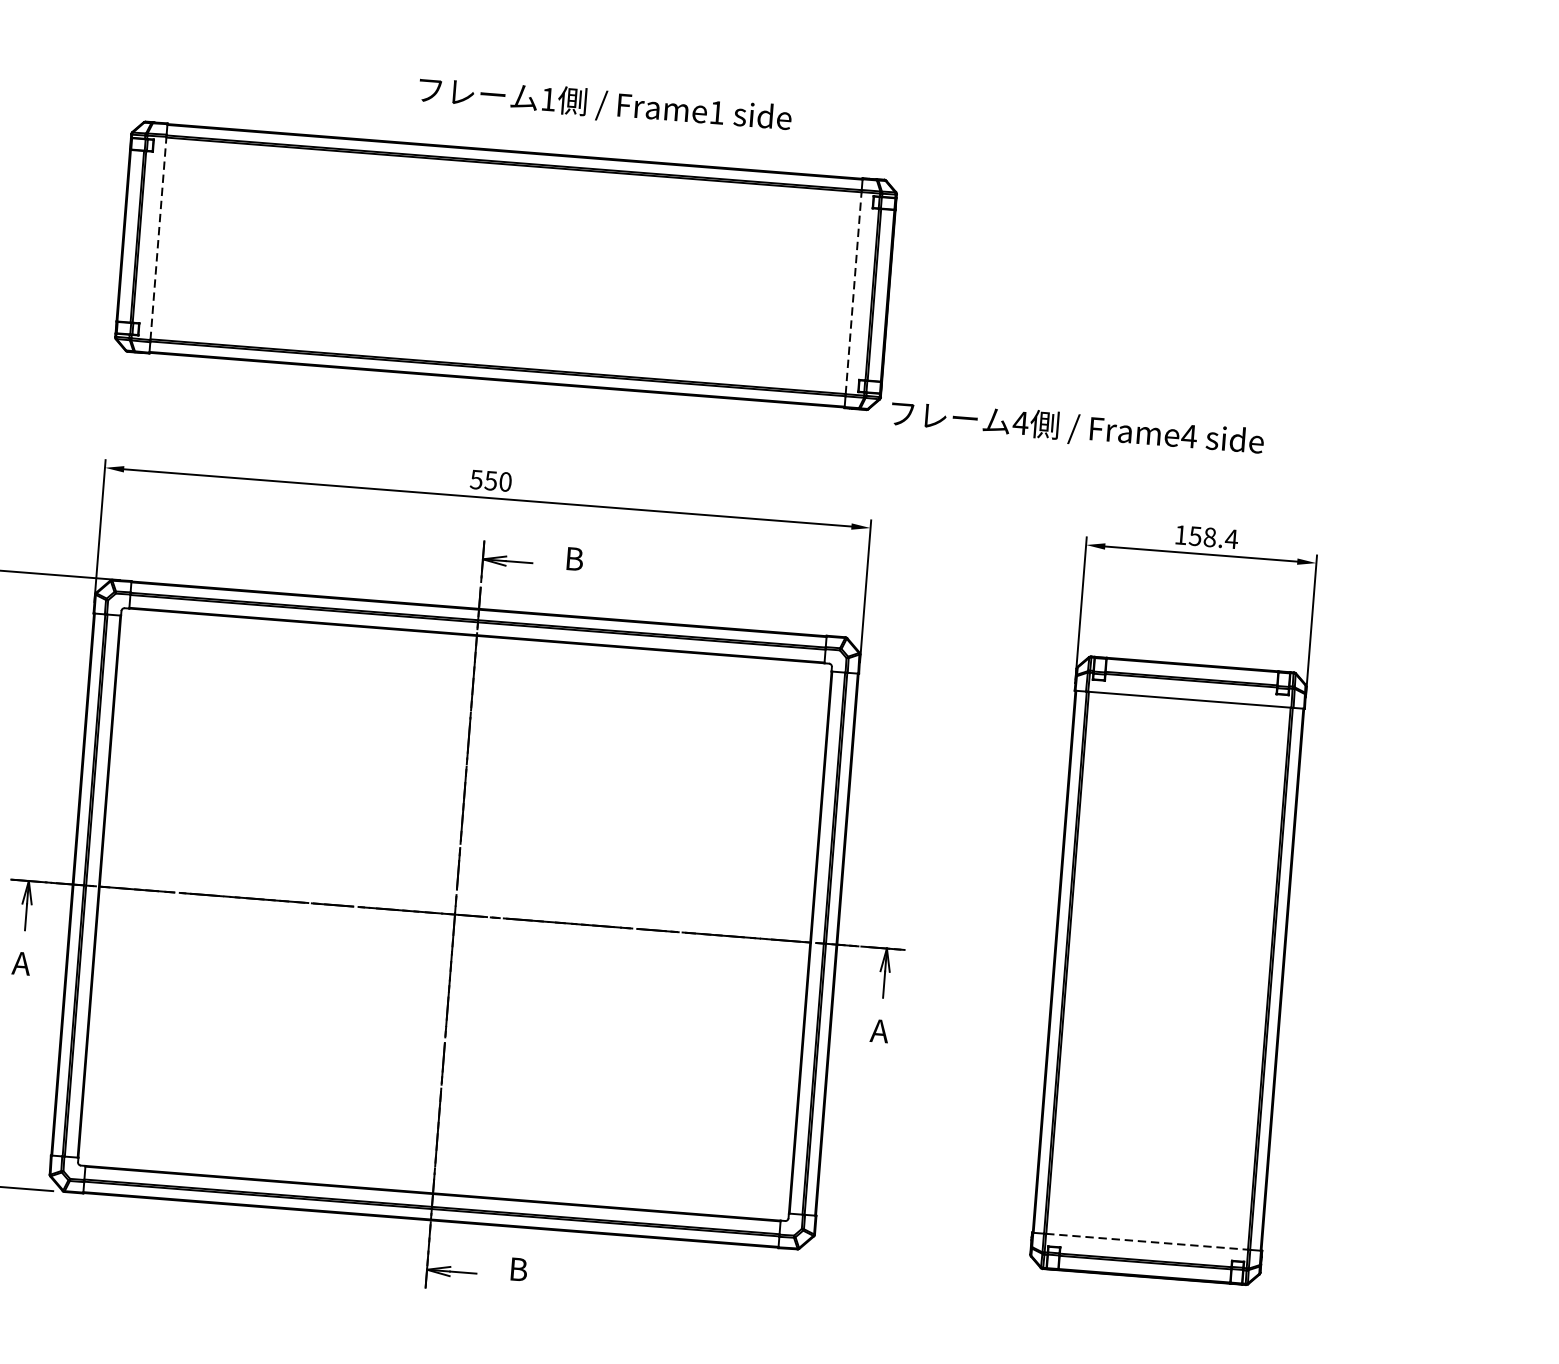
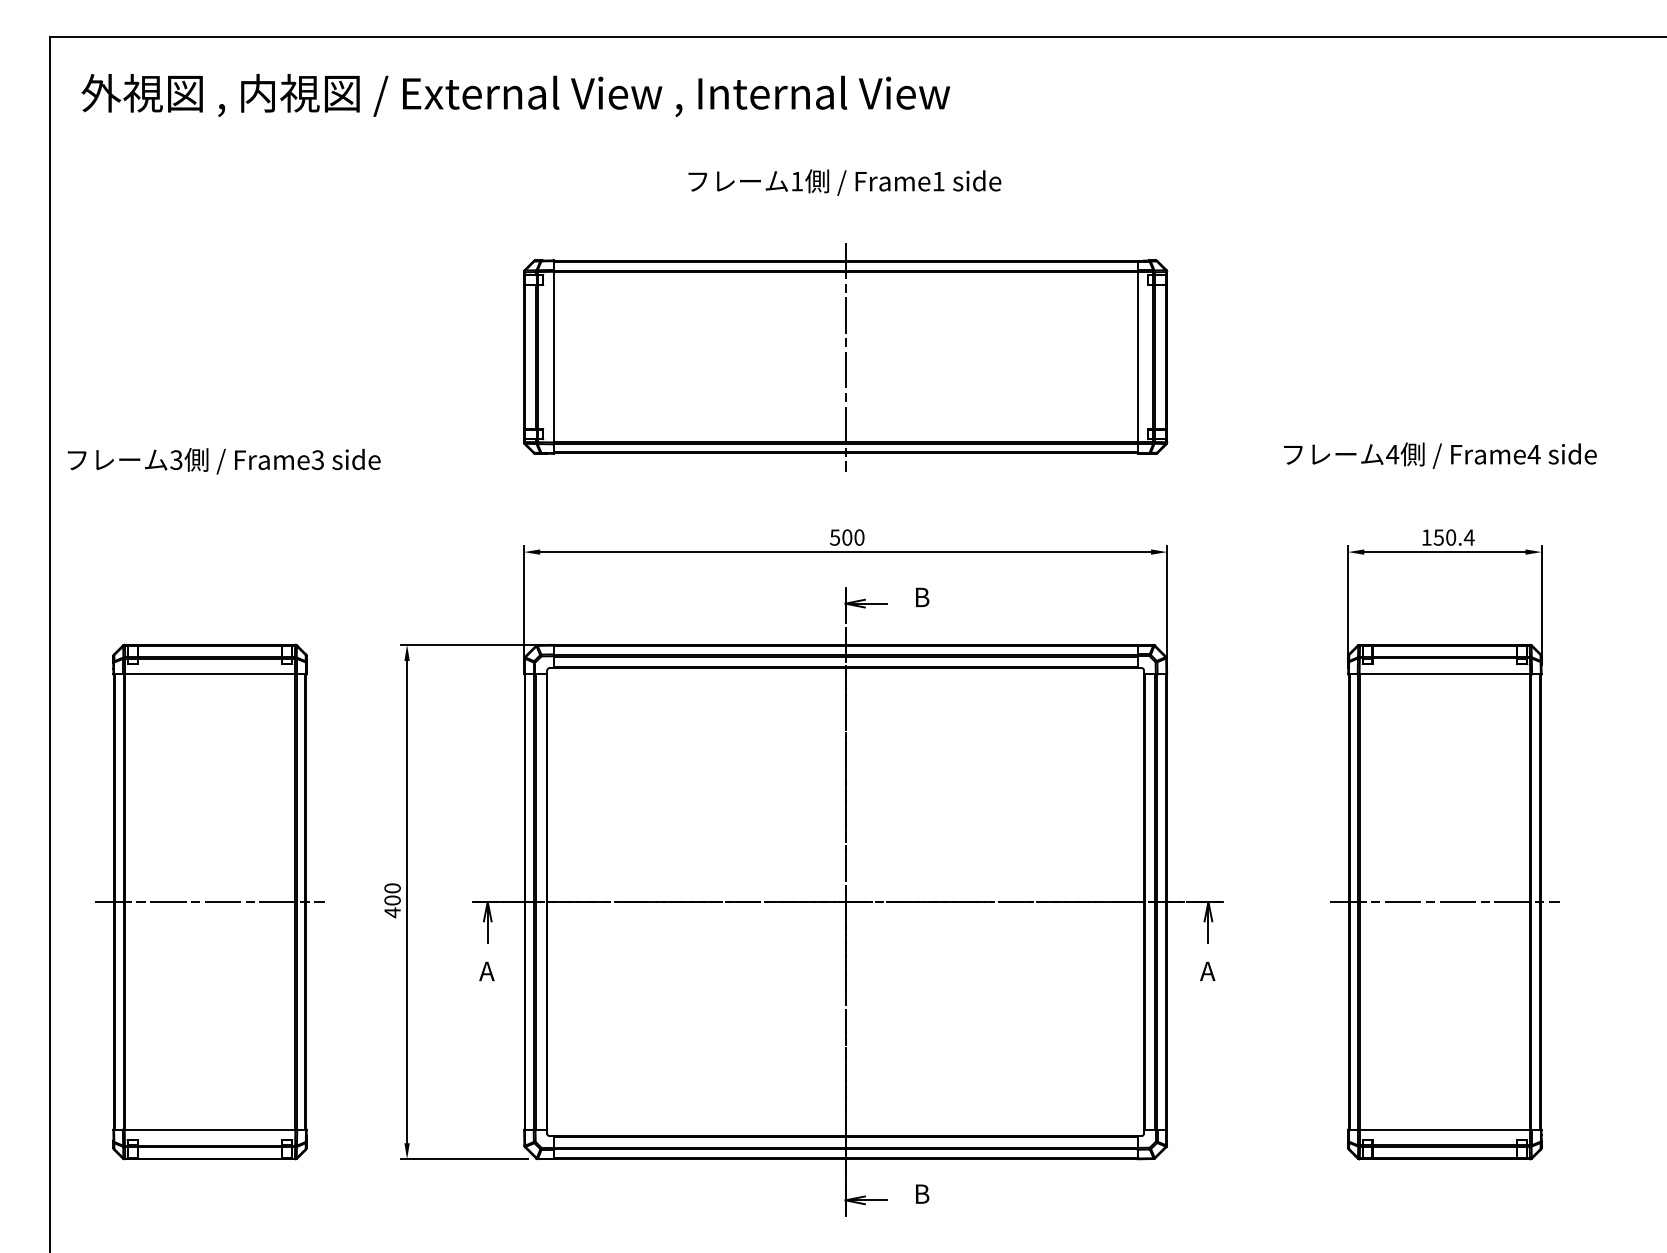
text: (604, 105) -> (844, 182), moved
line: (158, 237) -> (553, 356), dashed -> solid
line: (505, 265) -> (845, 356), added
line: (853, 293) -> (1137, 357), dashed -> solid
text: (1077, 428) -> (1440, 455), moved
text: (491, 480) -> (847, 537), 550 -> 500
text: (1210, 537) -> (1451, 537), 158.4 -> 150.4
line: (1167, 971) -> (1444, 902), added
line: (1146, 1241) -> (1444, 1129), dashed -> solid

